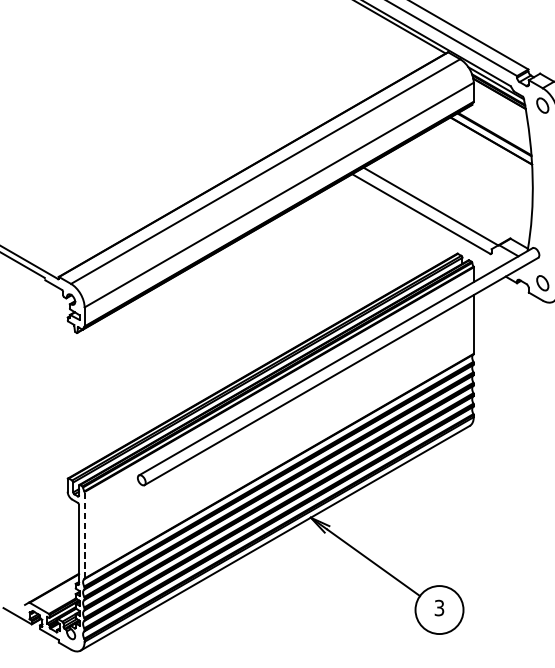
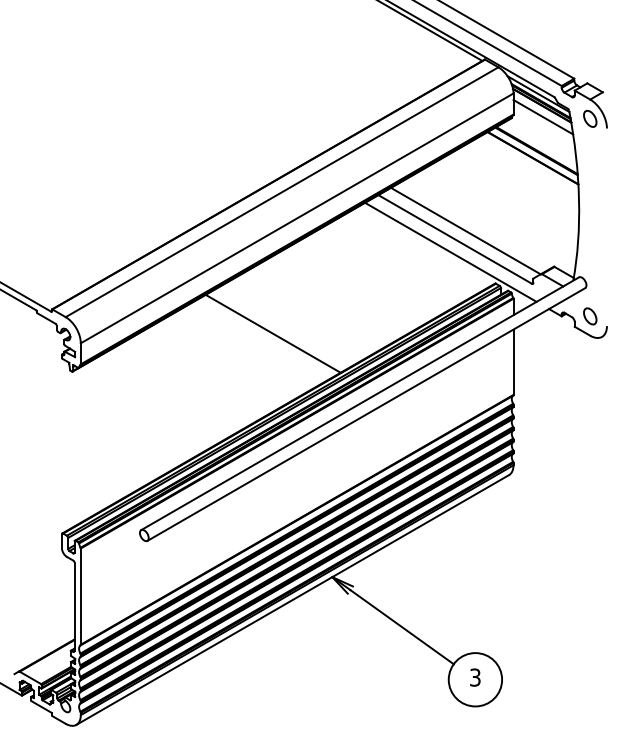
line: (500, 104) -> (543, 117), added
line: (417, 224) -> (450, 251), added
line: (257, 298) -> (272, 333), added
line: (84, 535) -> (80, 596), dashed -> solid

